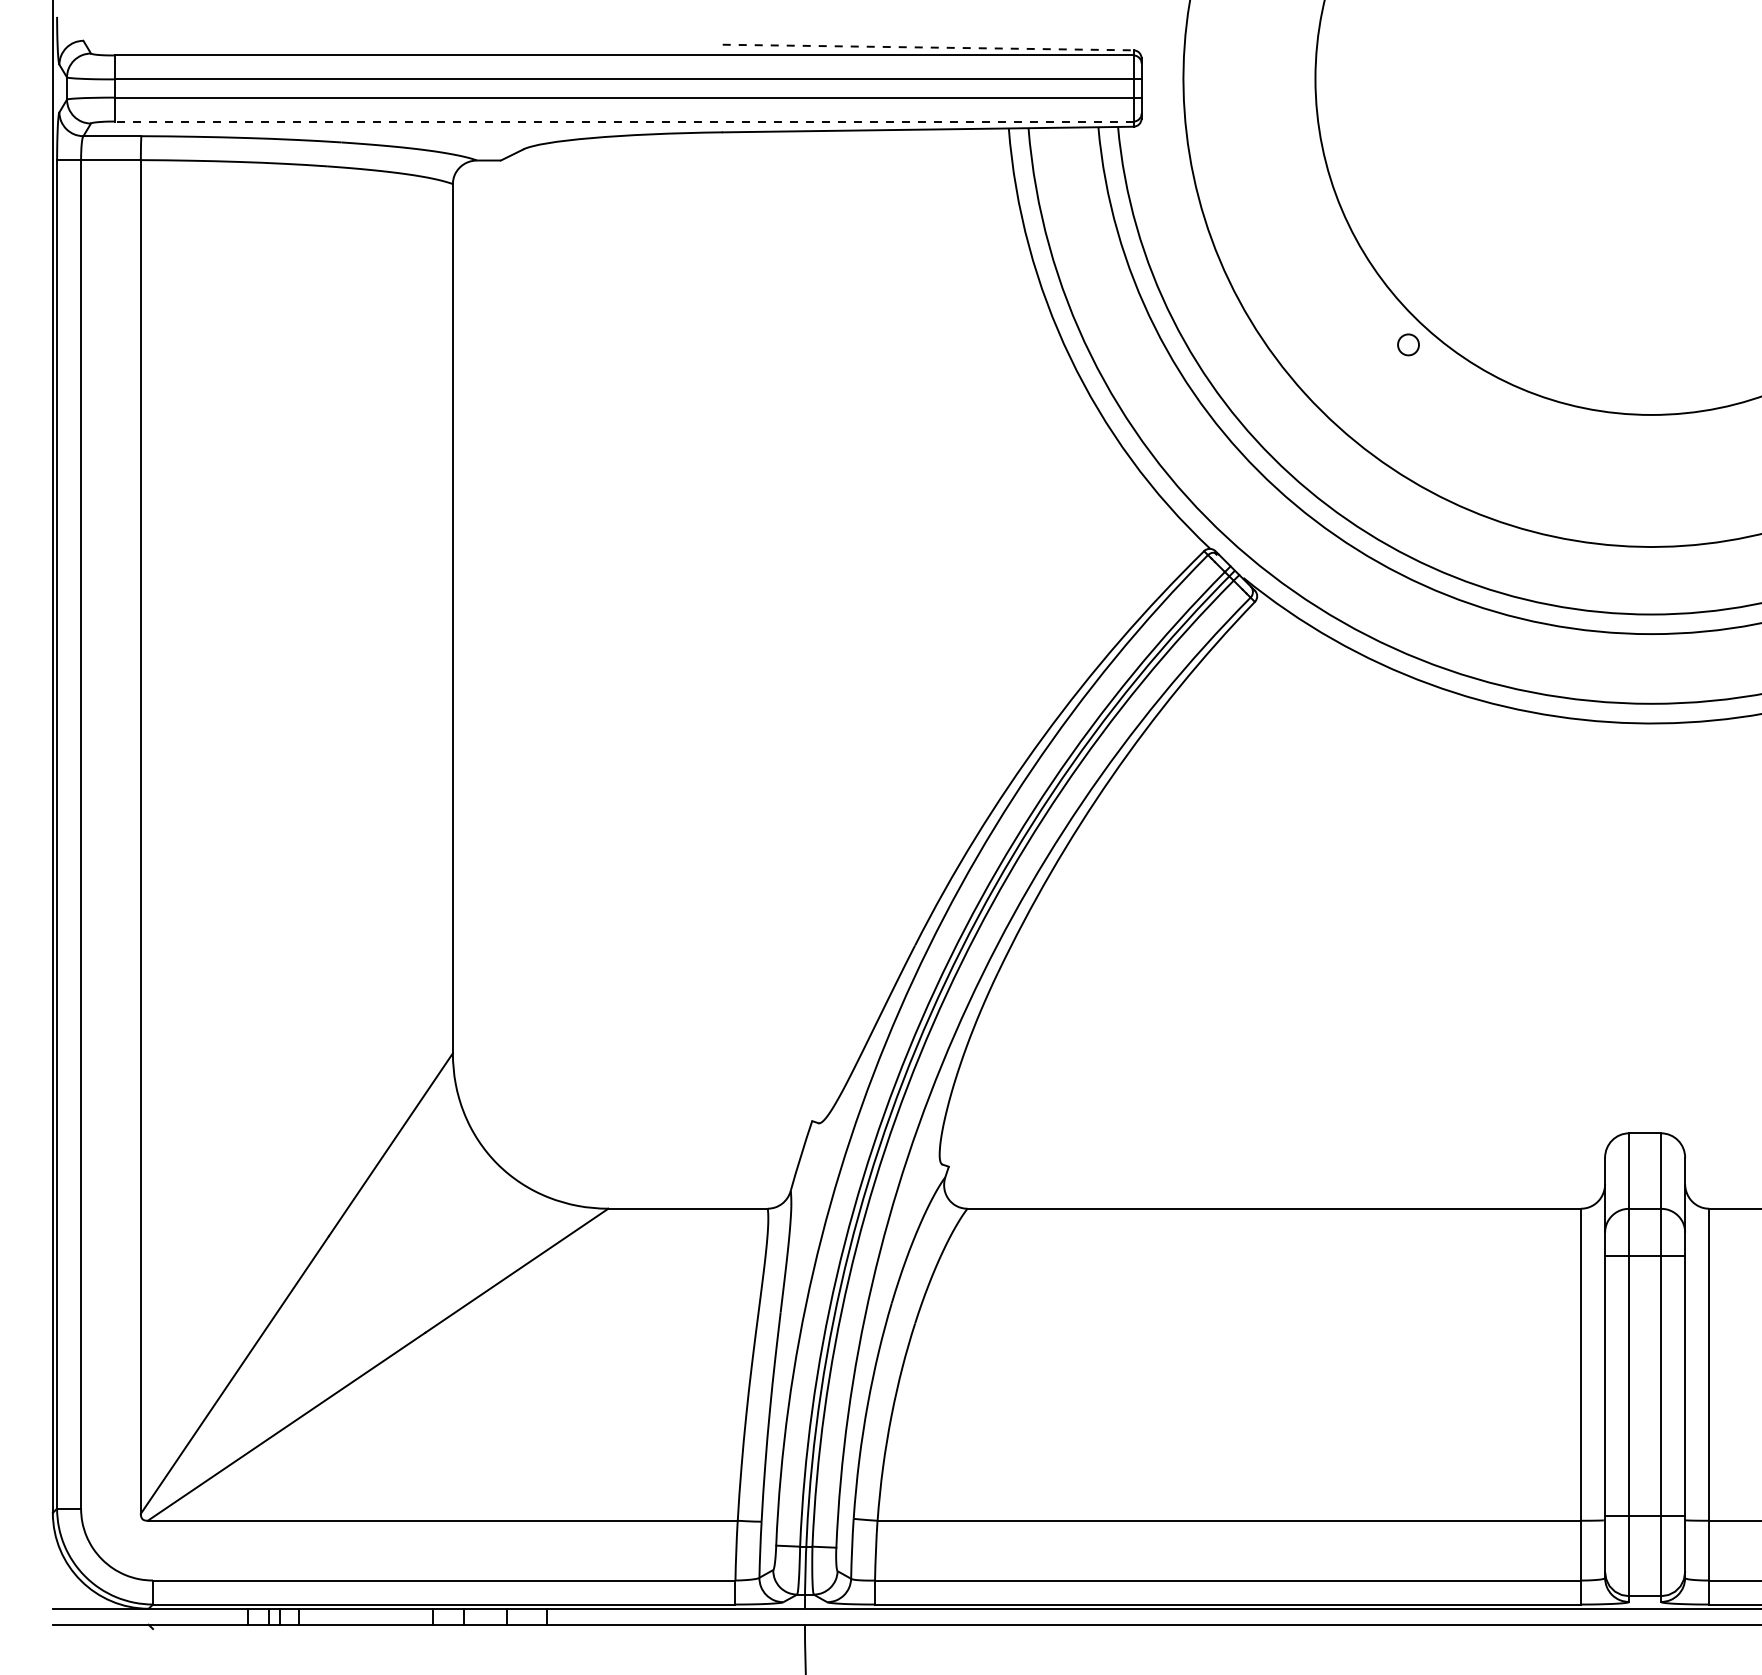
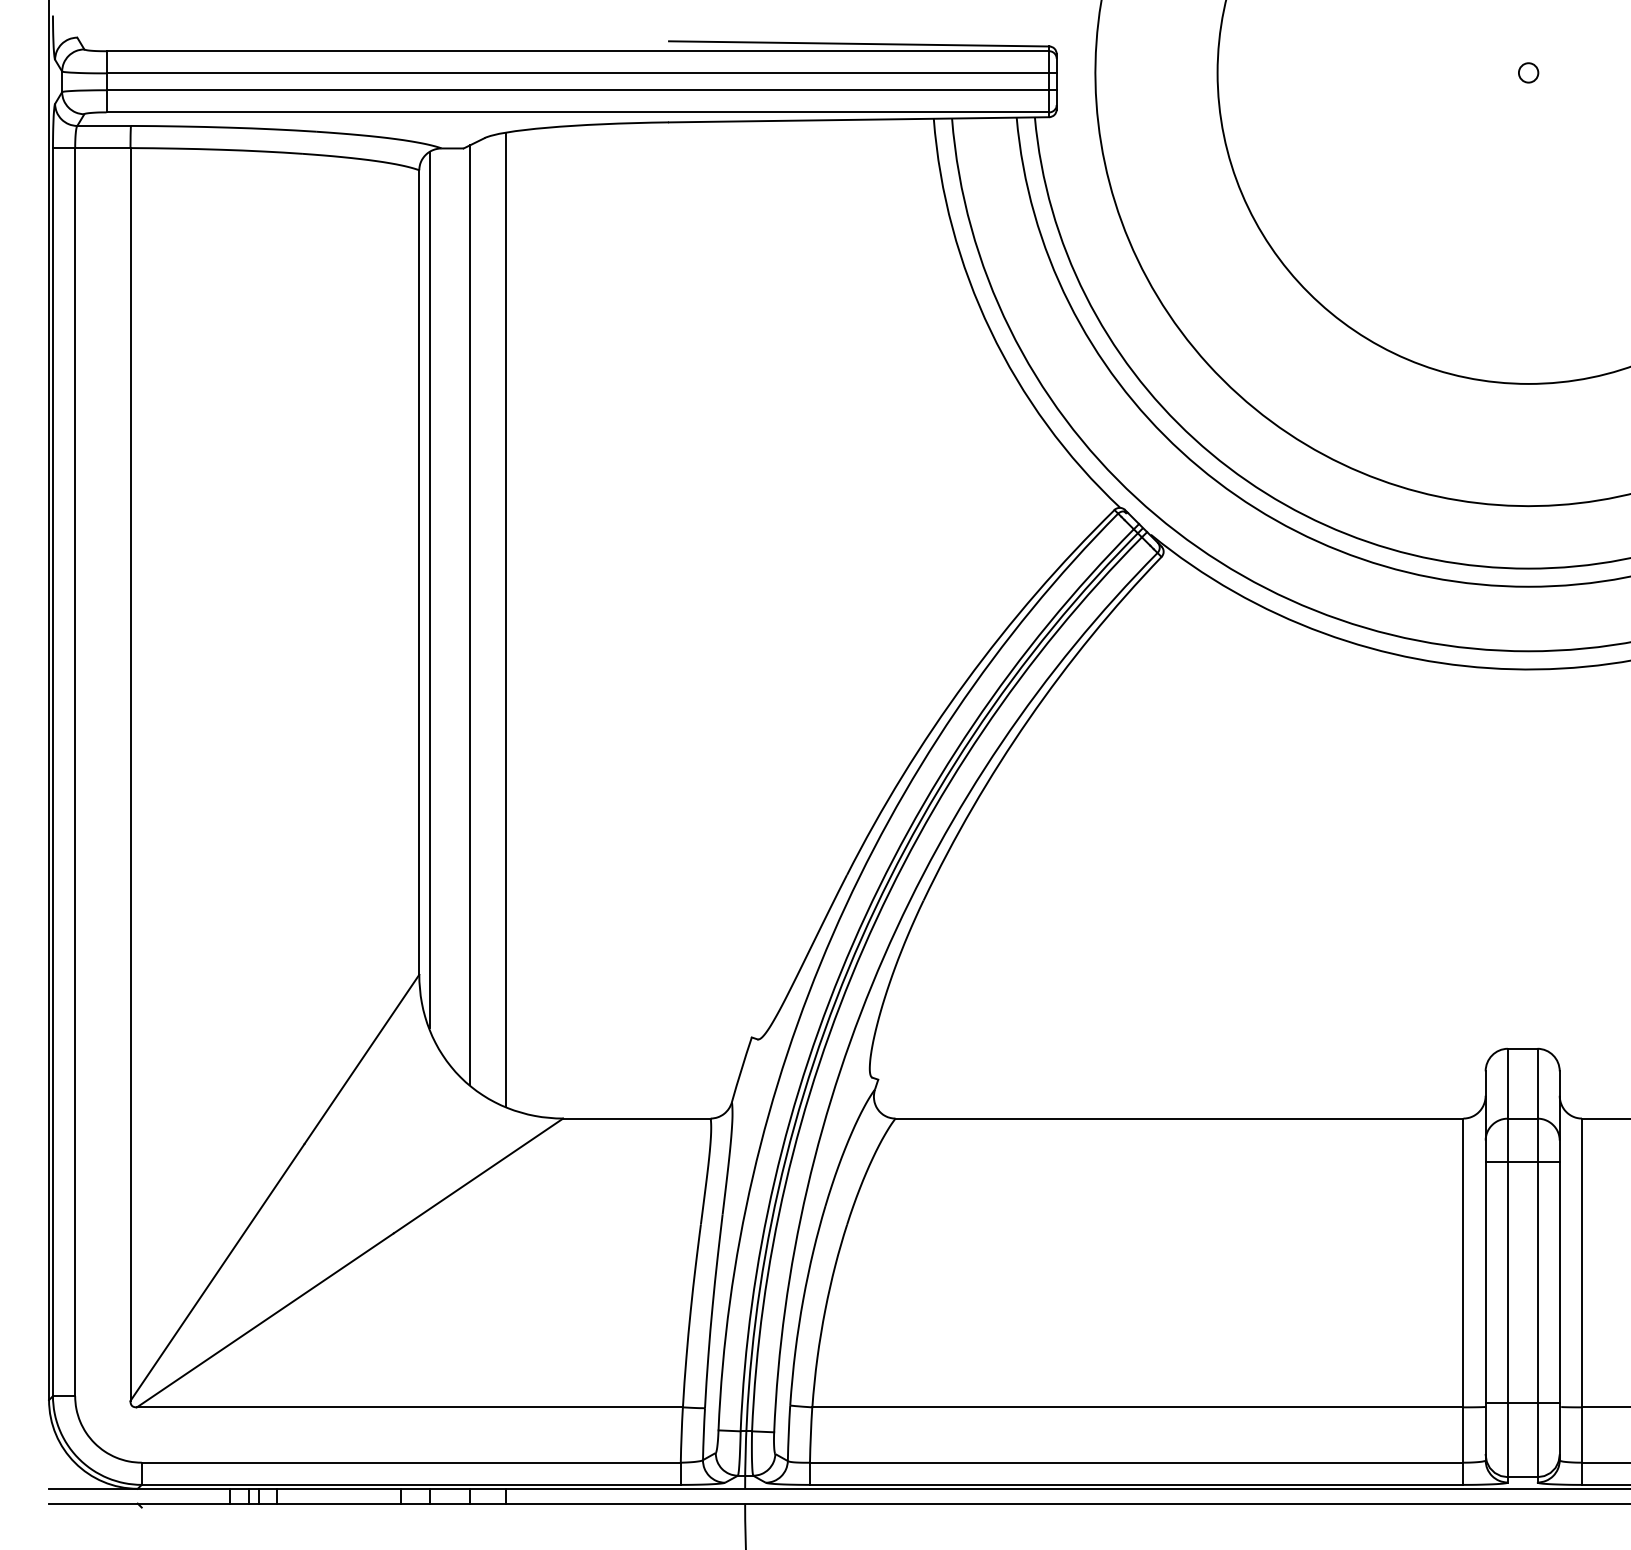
line: (928, 47) -> (859, 43), dashed -> solid
line: (623, 121) -> (577, 112), dashed -> solid
circle: (1408, 344) -> (1528, 72), moved
line: (464, 637) -> (430, 589), added
line: (507, 664) -> (469, 614), added
line: (546, 669) -> (505, 619), added

